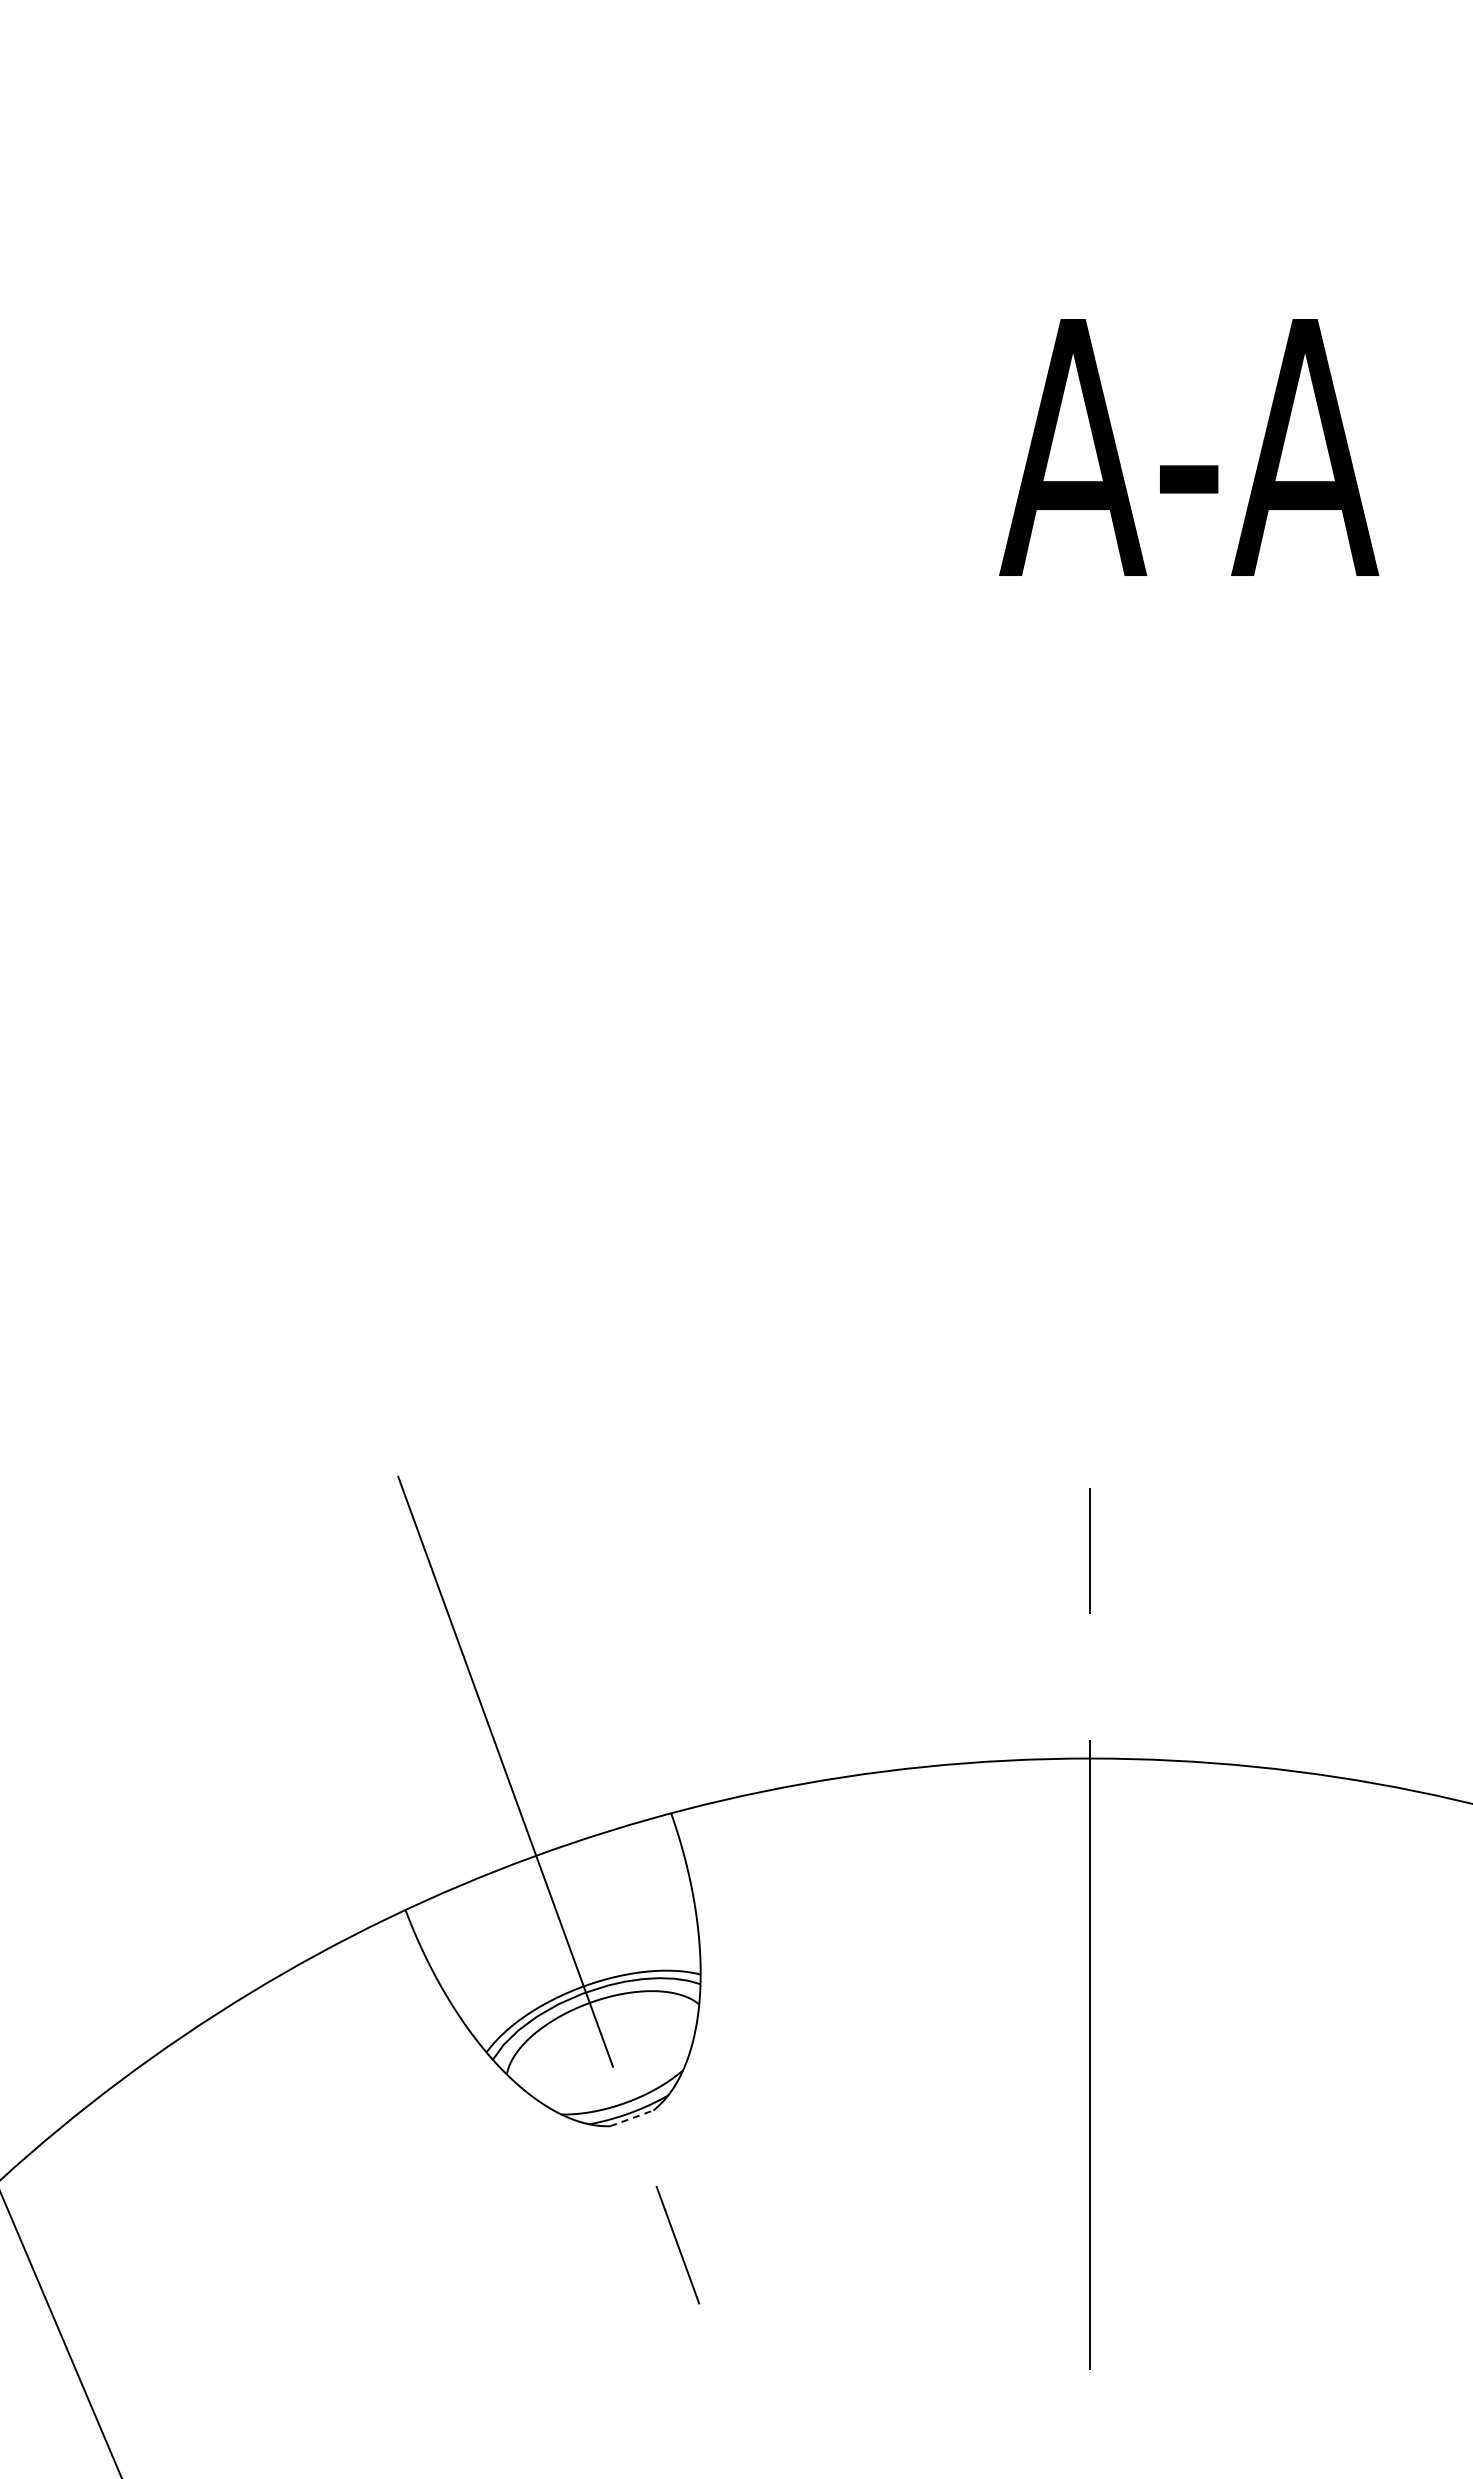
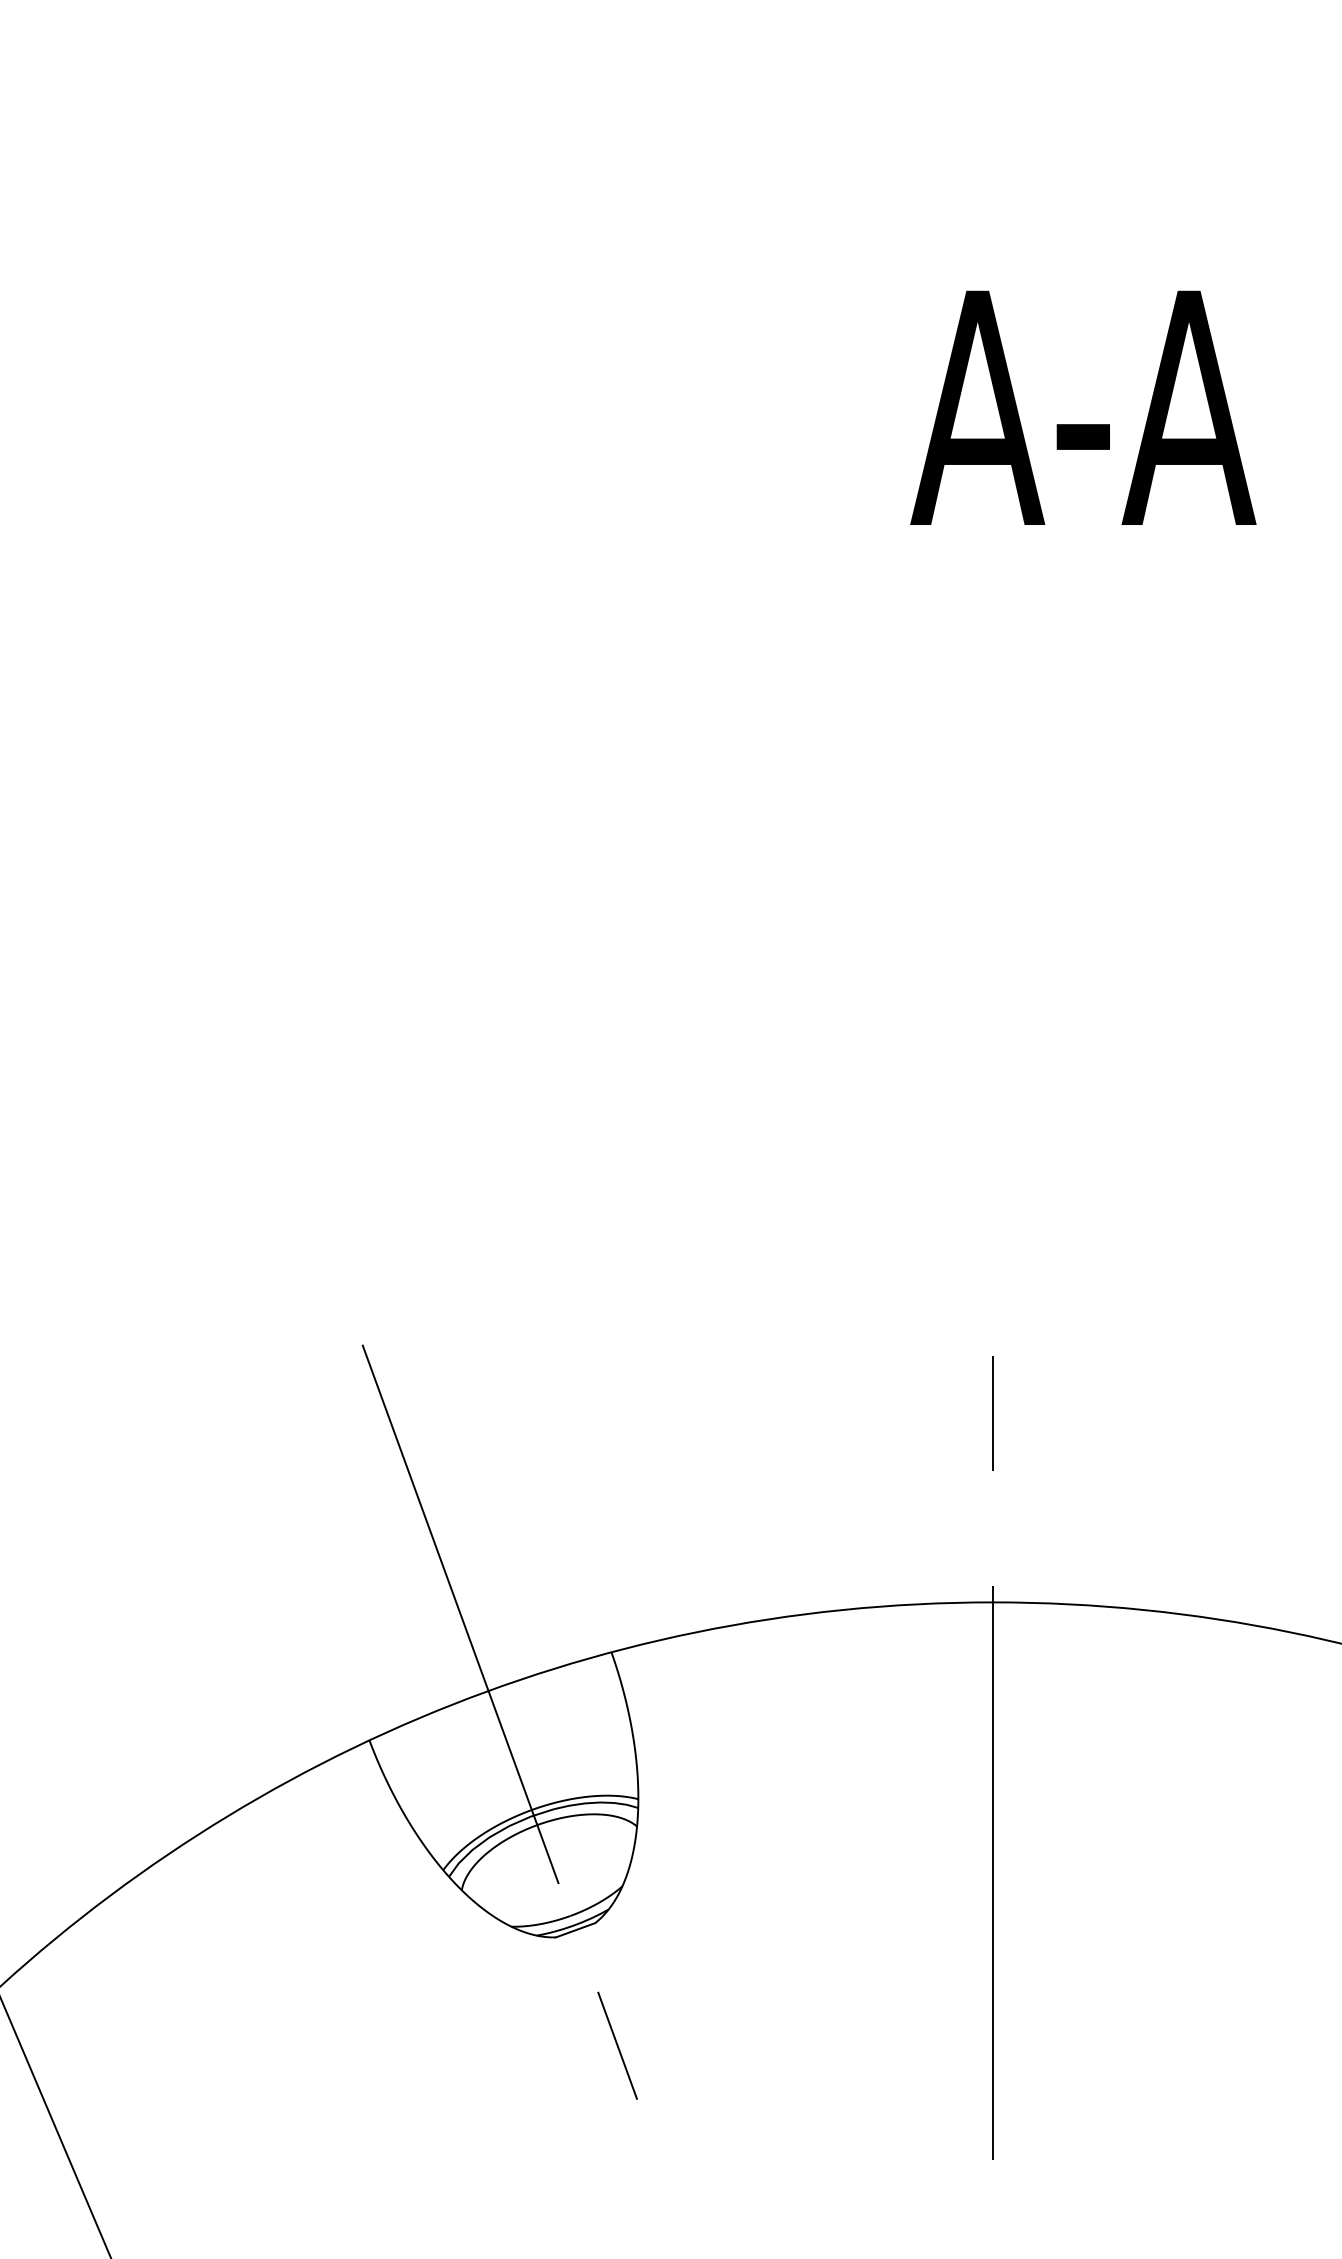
line: (631, 2118) -> (575, 1930), dashed -> solid

